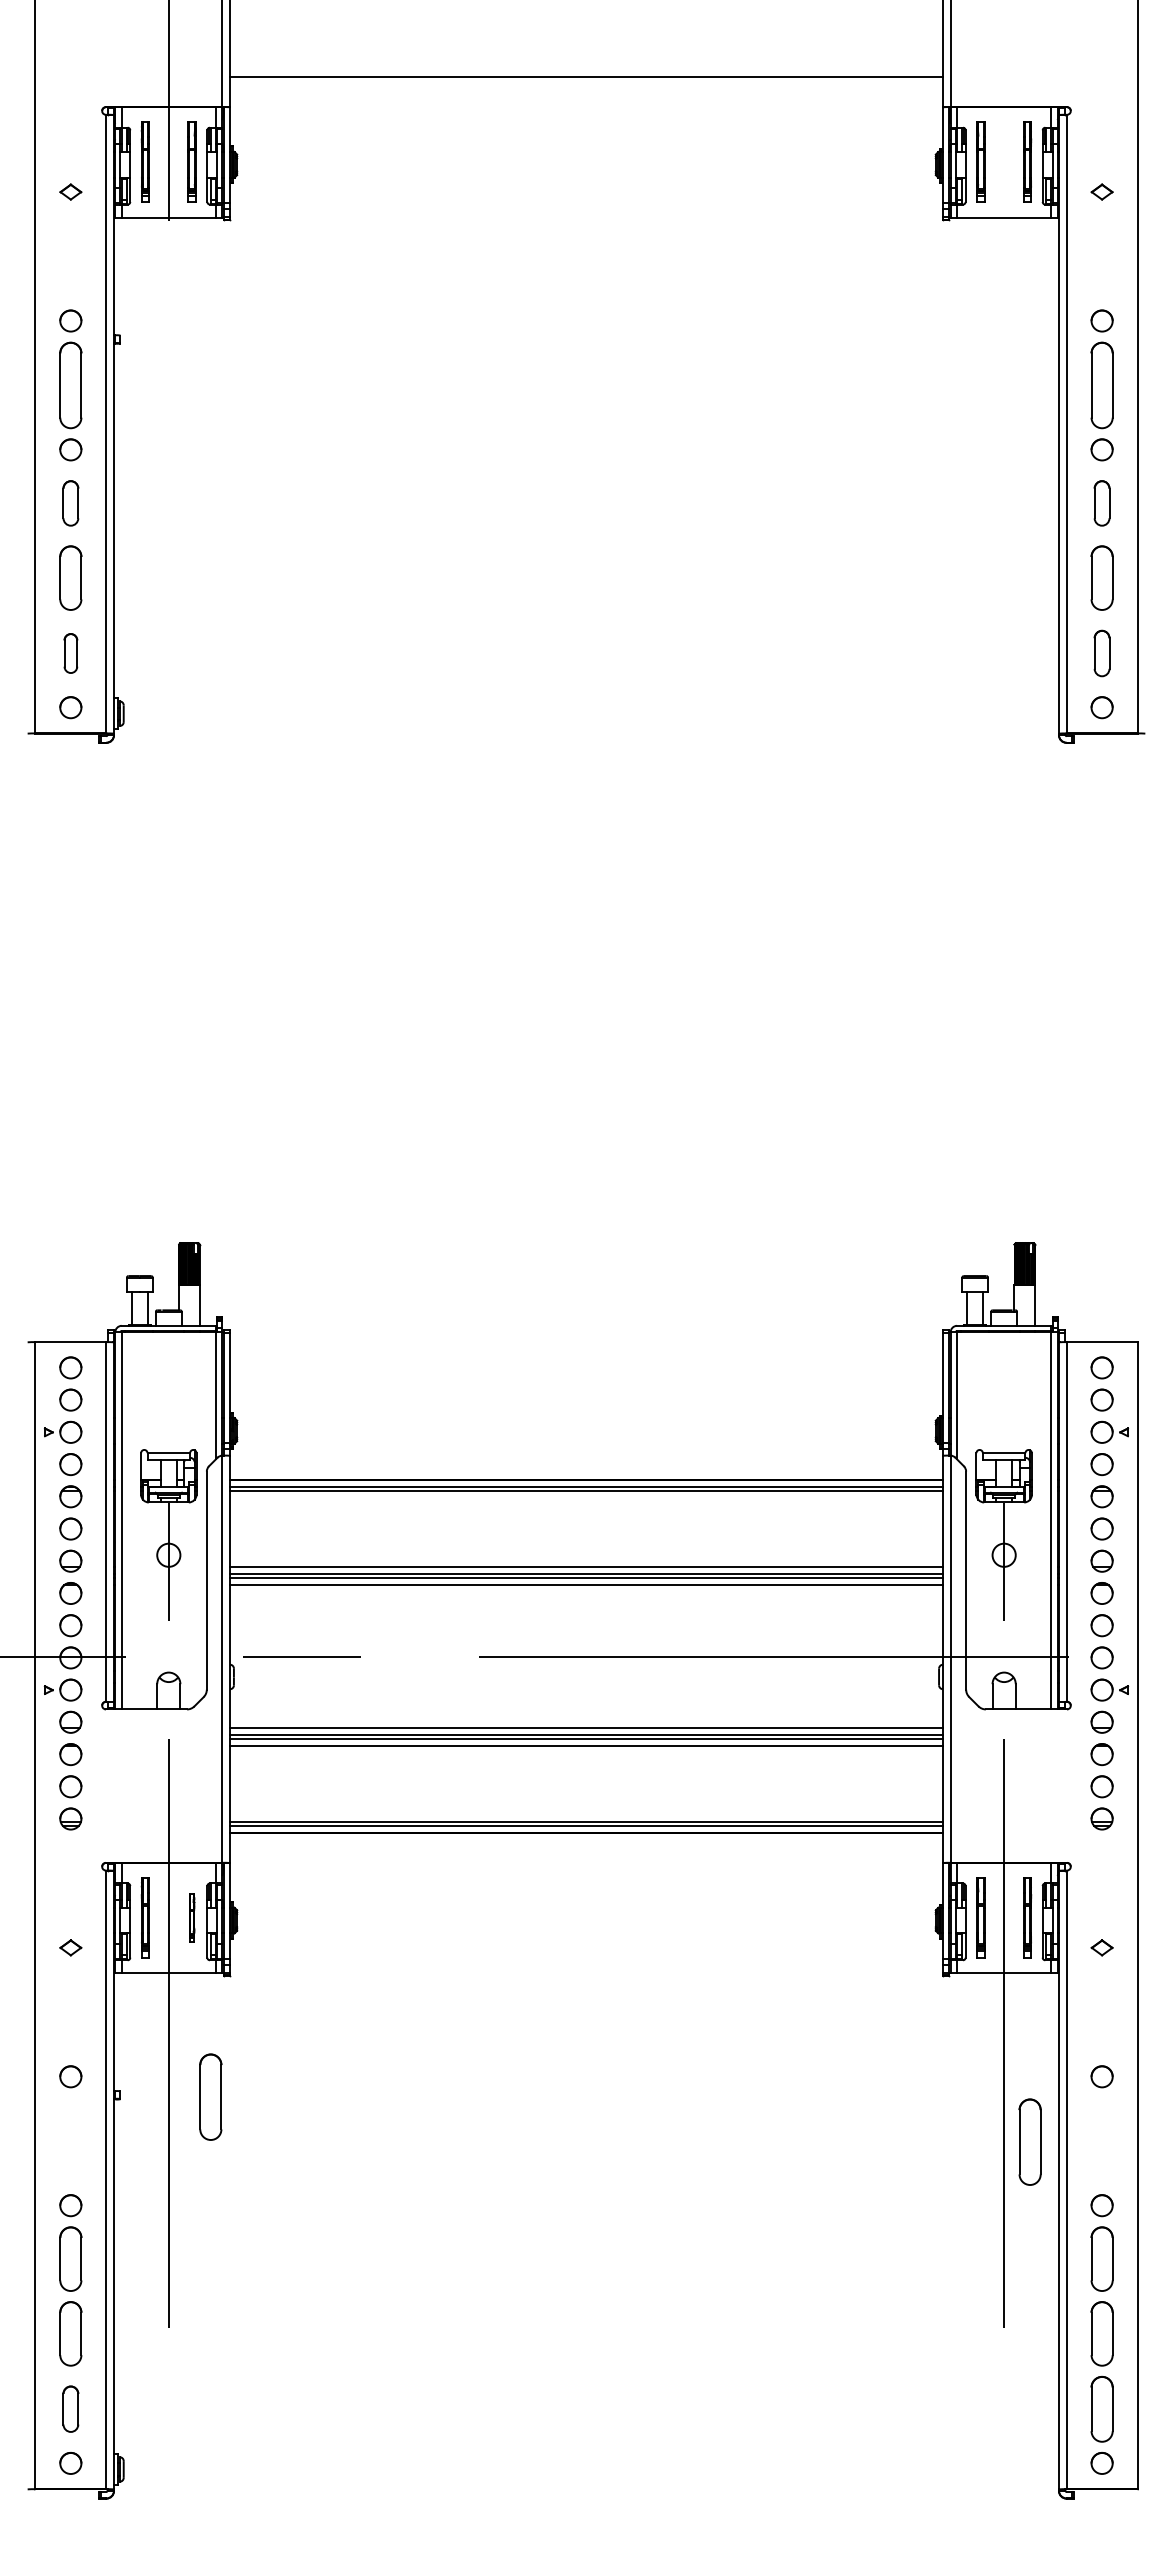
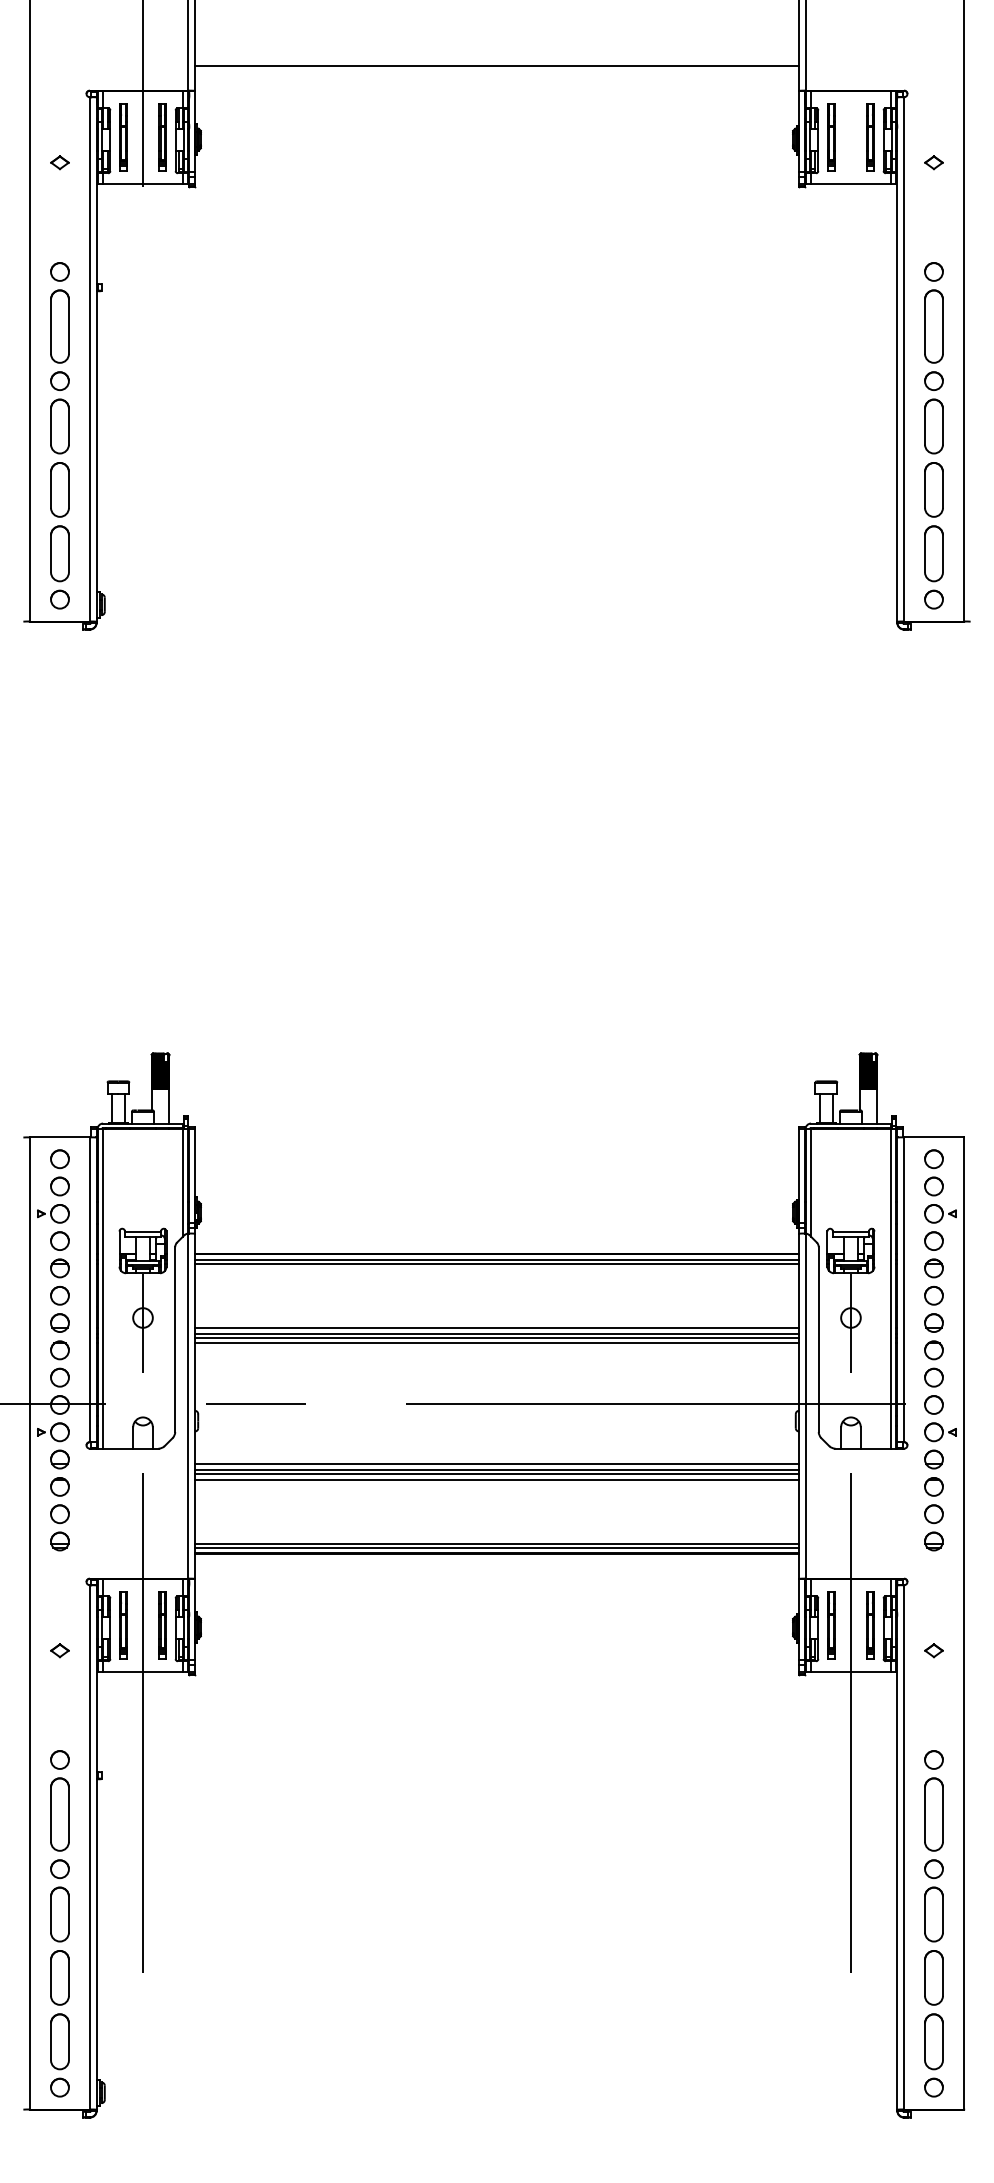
part: (70, 503) -> (59, 426), size x1.43
part: (1101, 503) -> (933, 426), size x1.43
part: (70, 653) -> (59, 553), size x1.67
part: (1101, 653) -> (933, 553), size x1.43
part: (191, 1917) -> (162, 1625), size x1.67
part: (210, 2096) -> (59, 1813), moved
part: (1029, 2141) -> (933, 1813), moved
part: (70, 2408) -> (59, 2041), size x1.43

